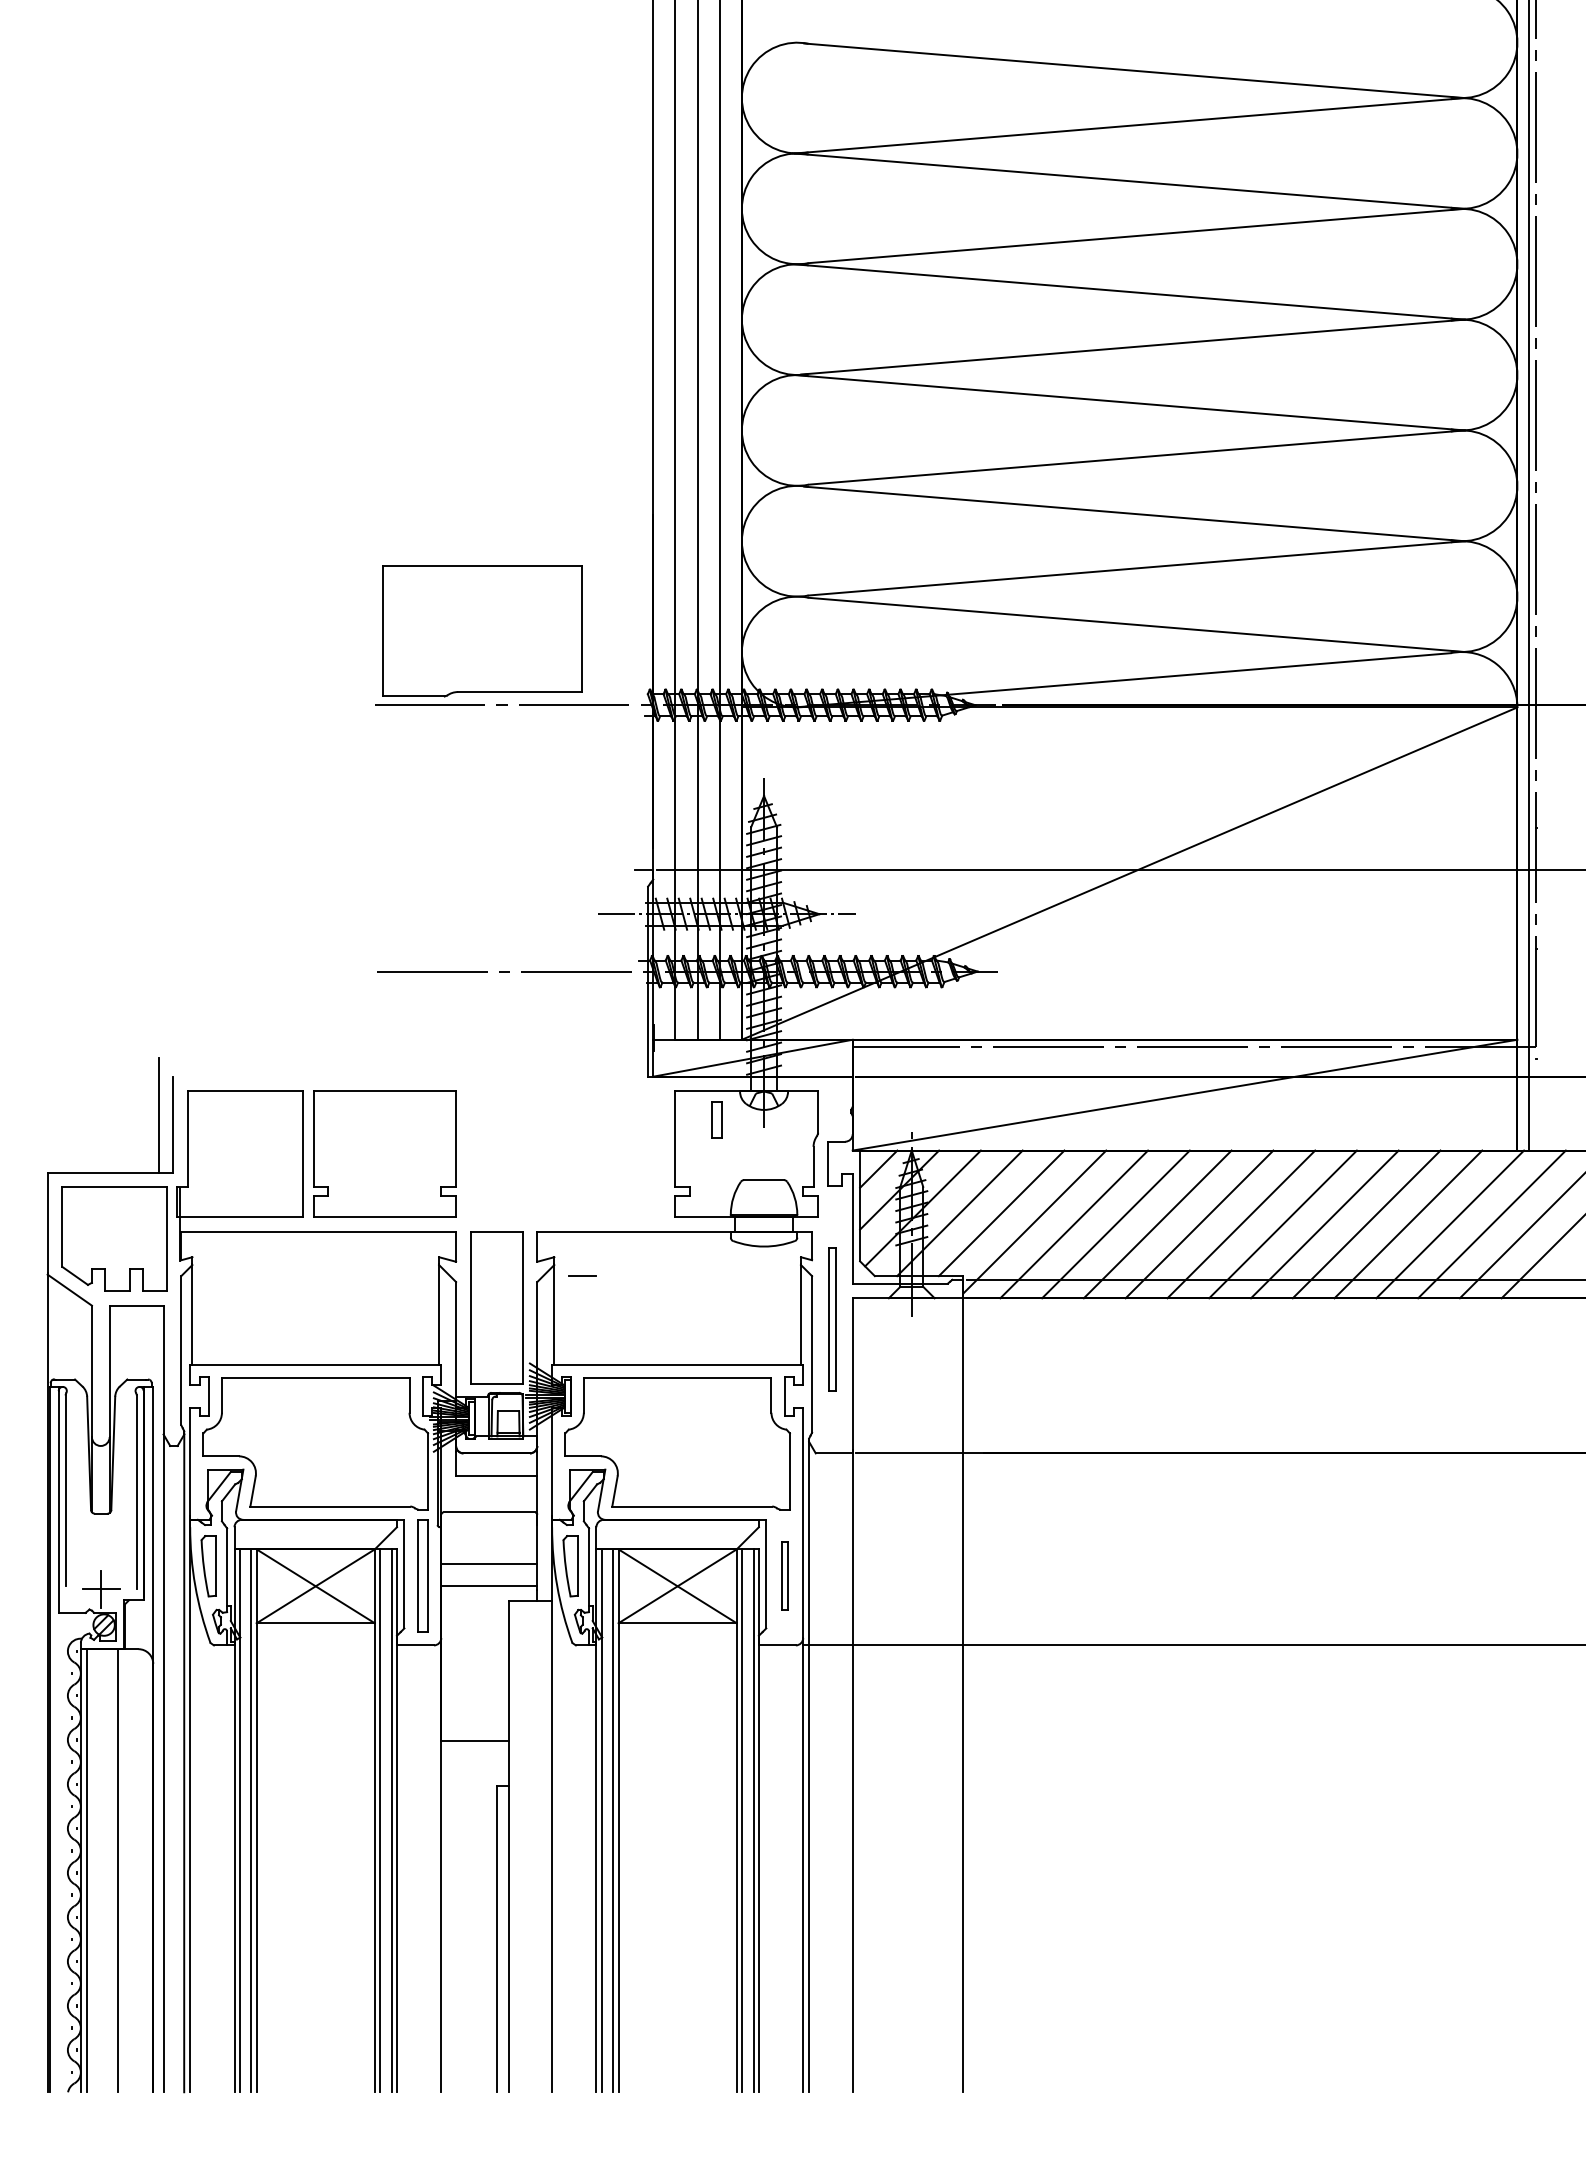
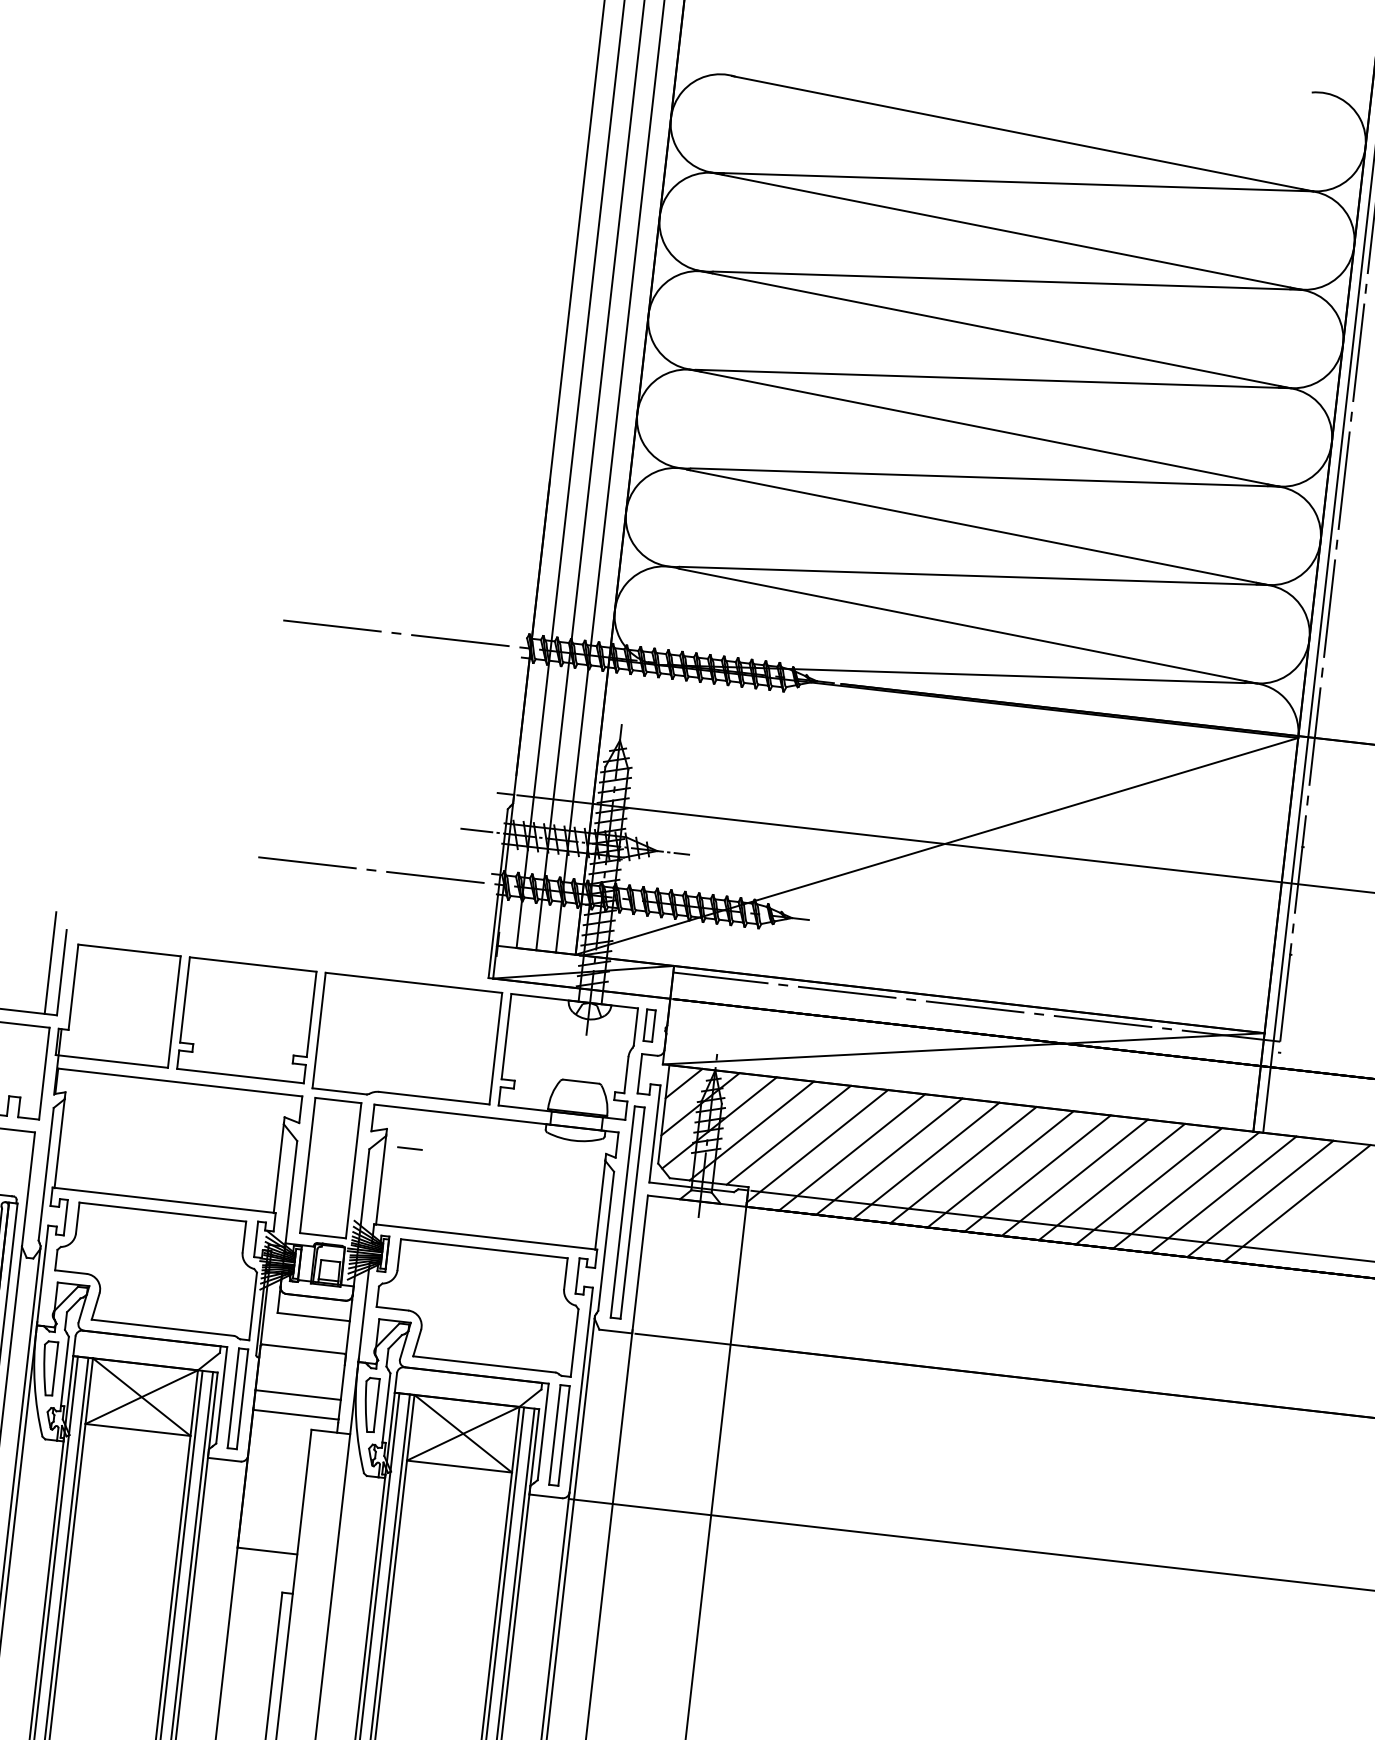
part: (482, 631) -> (407, 1040), moved
part: (716, 1119) -> (649, 1024), moved
part: (832, 1319) -> (627, 1212), size x1.67
part: (784, 1575) -> (559, 1434), size x1.67

